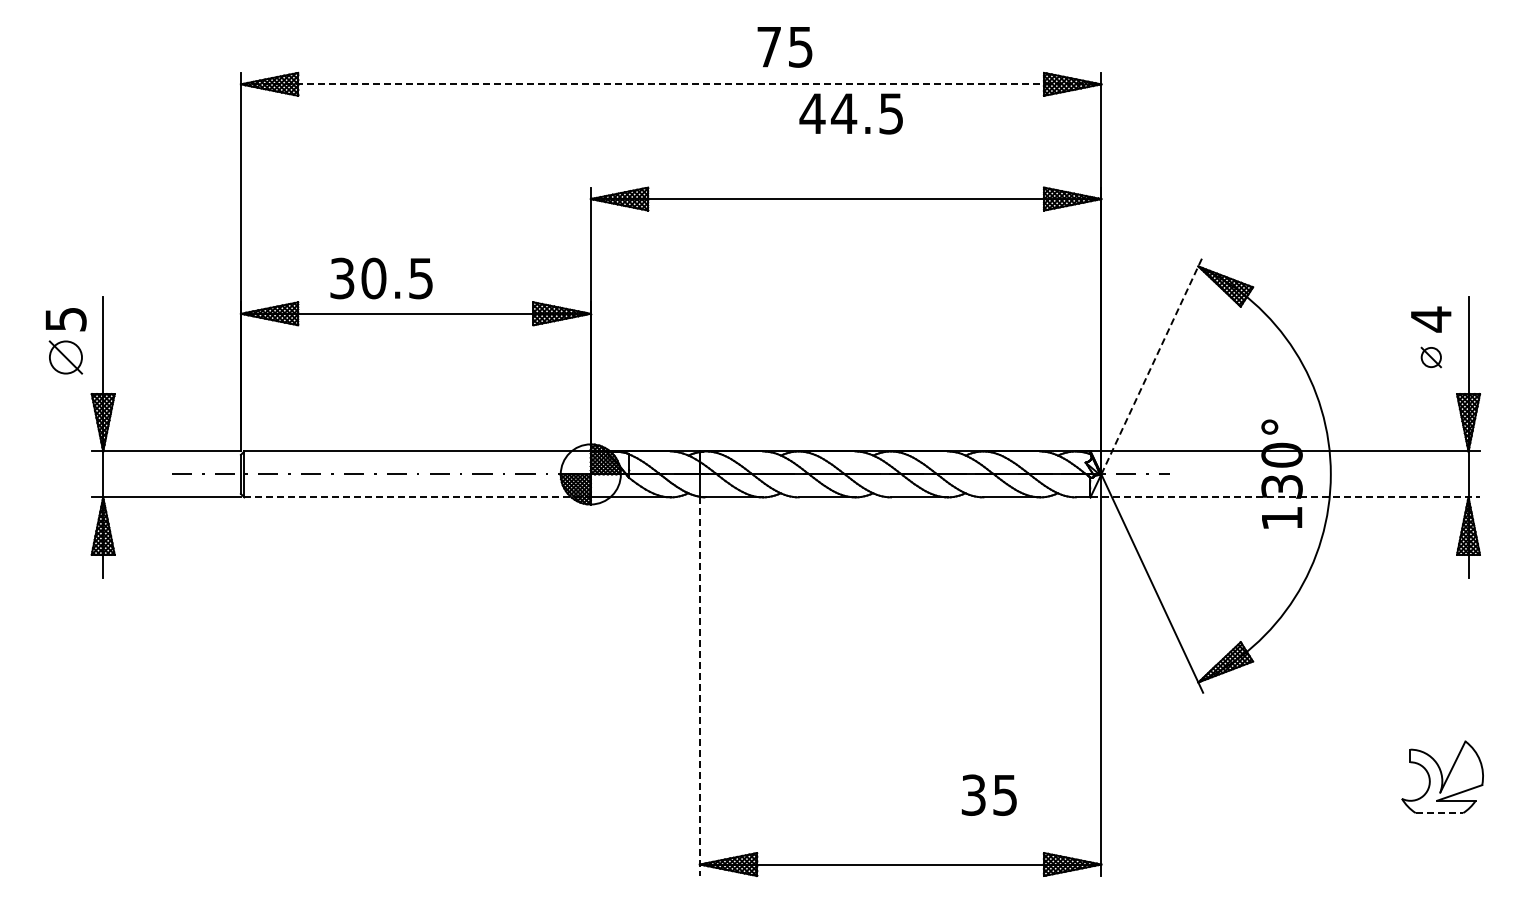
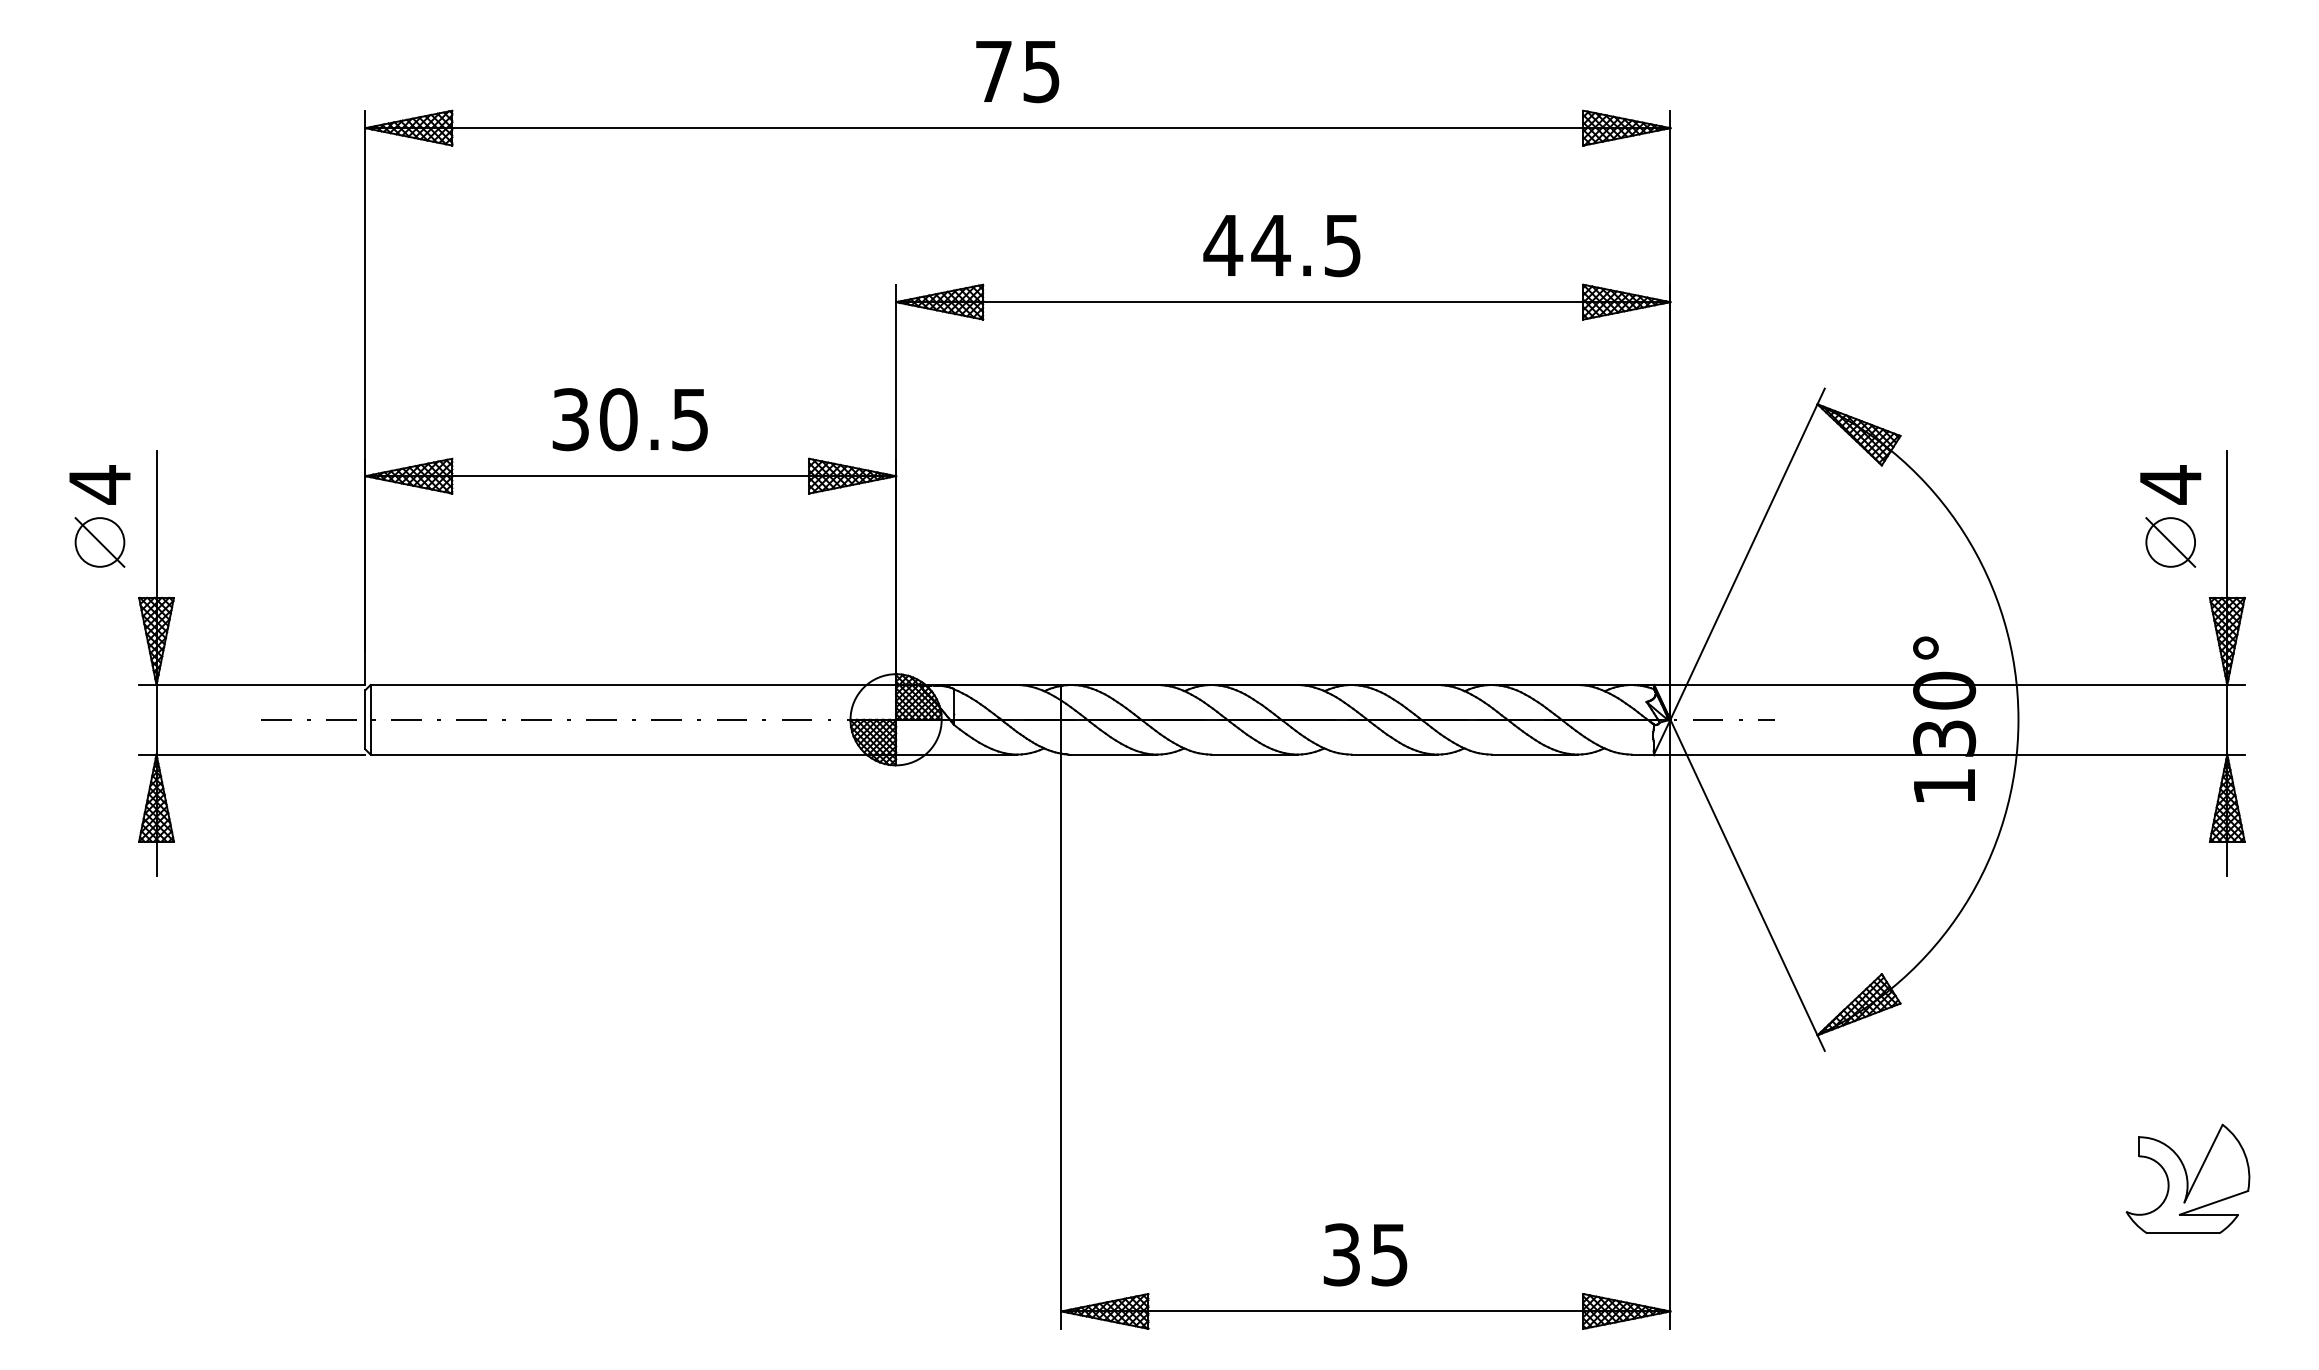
text: (784, 47) -> (1016, 72), moved
line: (671, 84) -> (1018, 128), dashed -> solid
text: (850, 113) -> (1280, 245), moved
text: (381, 278) -> (630, 419), moved
text: (65, 319) -> (99, 484), 5 -> 4
part: (1431, 357) -> (2171, 542), size x1.67
line: (1152, 364) -> (1747, 553), dashed -> solid
line: (418, 497) -> (634, 754), dashed -> solid
line: (1285, 497) -> (1949, 754), dashed -> solid
line: (699, 687) -> (1060, 1042), dashed -> solid
text: (988, 794) -> (1364, 1253), moved
line: (1439, 813) -> (2183, 1234), dashed -> solid

